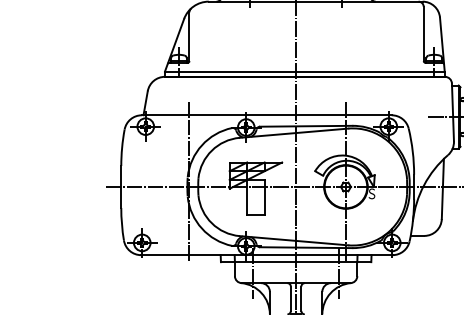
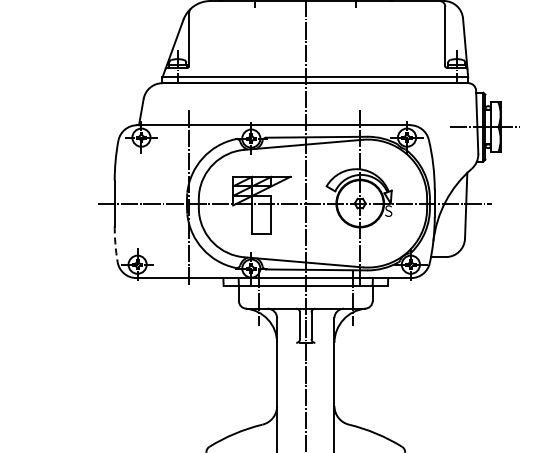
arc: (122, 224) -> (115, 244), solid -> dashed

